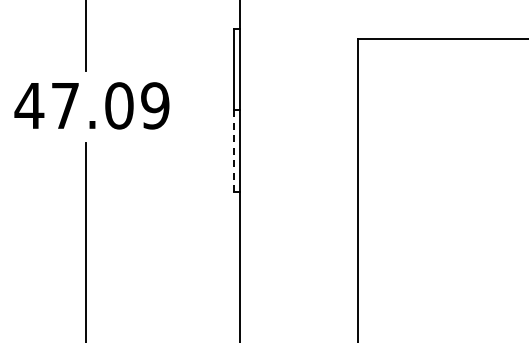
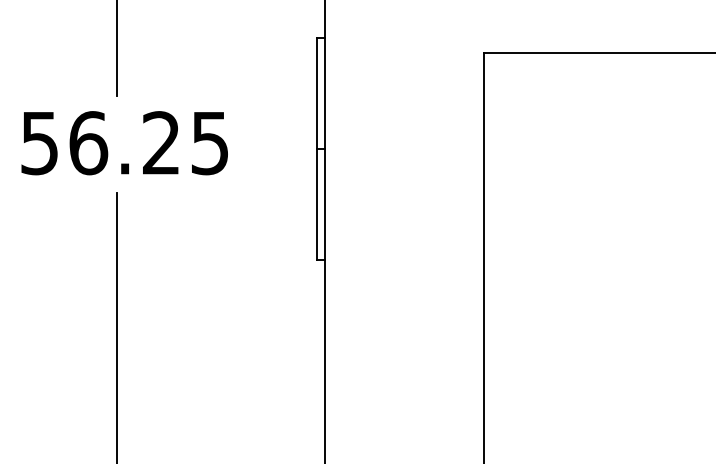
text: (91, 105) -> (123, 142), 47.09 -> 56.25
line: (234, 151) -> (317, 204), dashed -> solid

